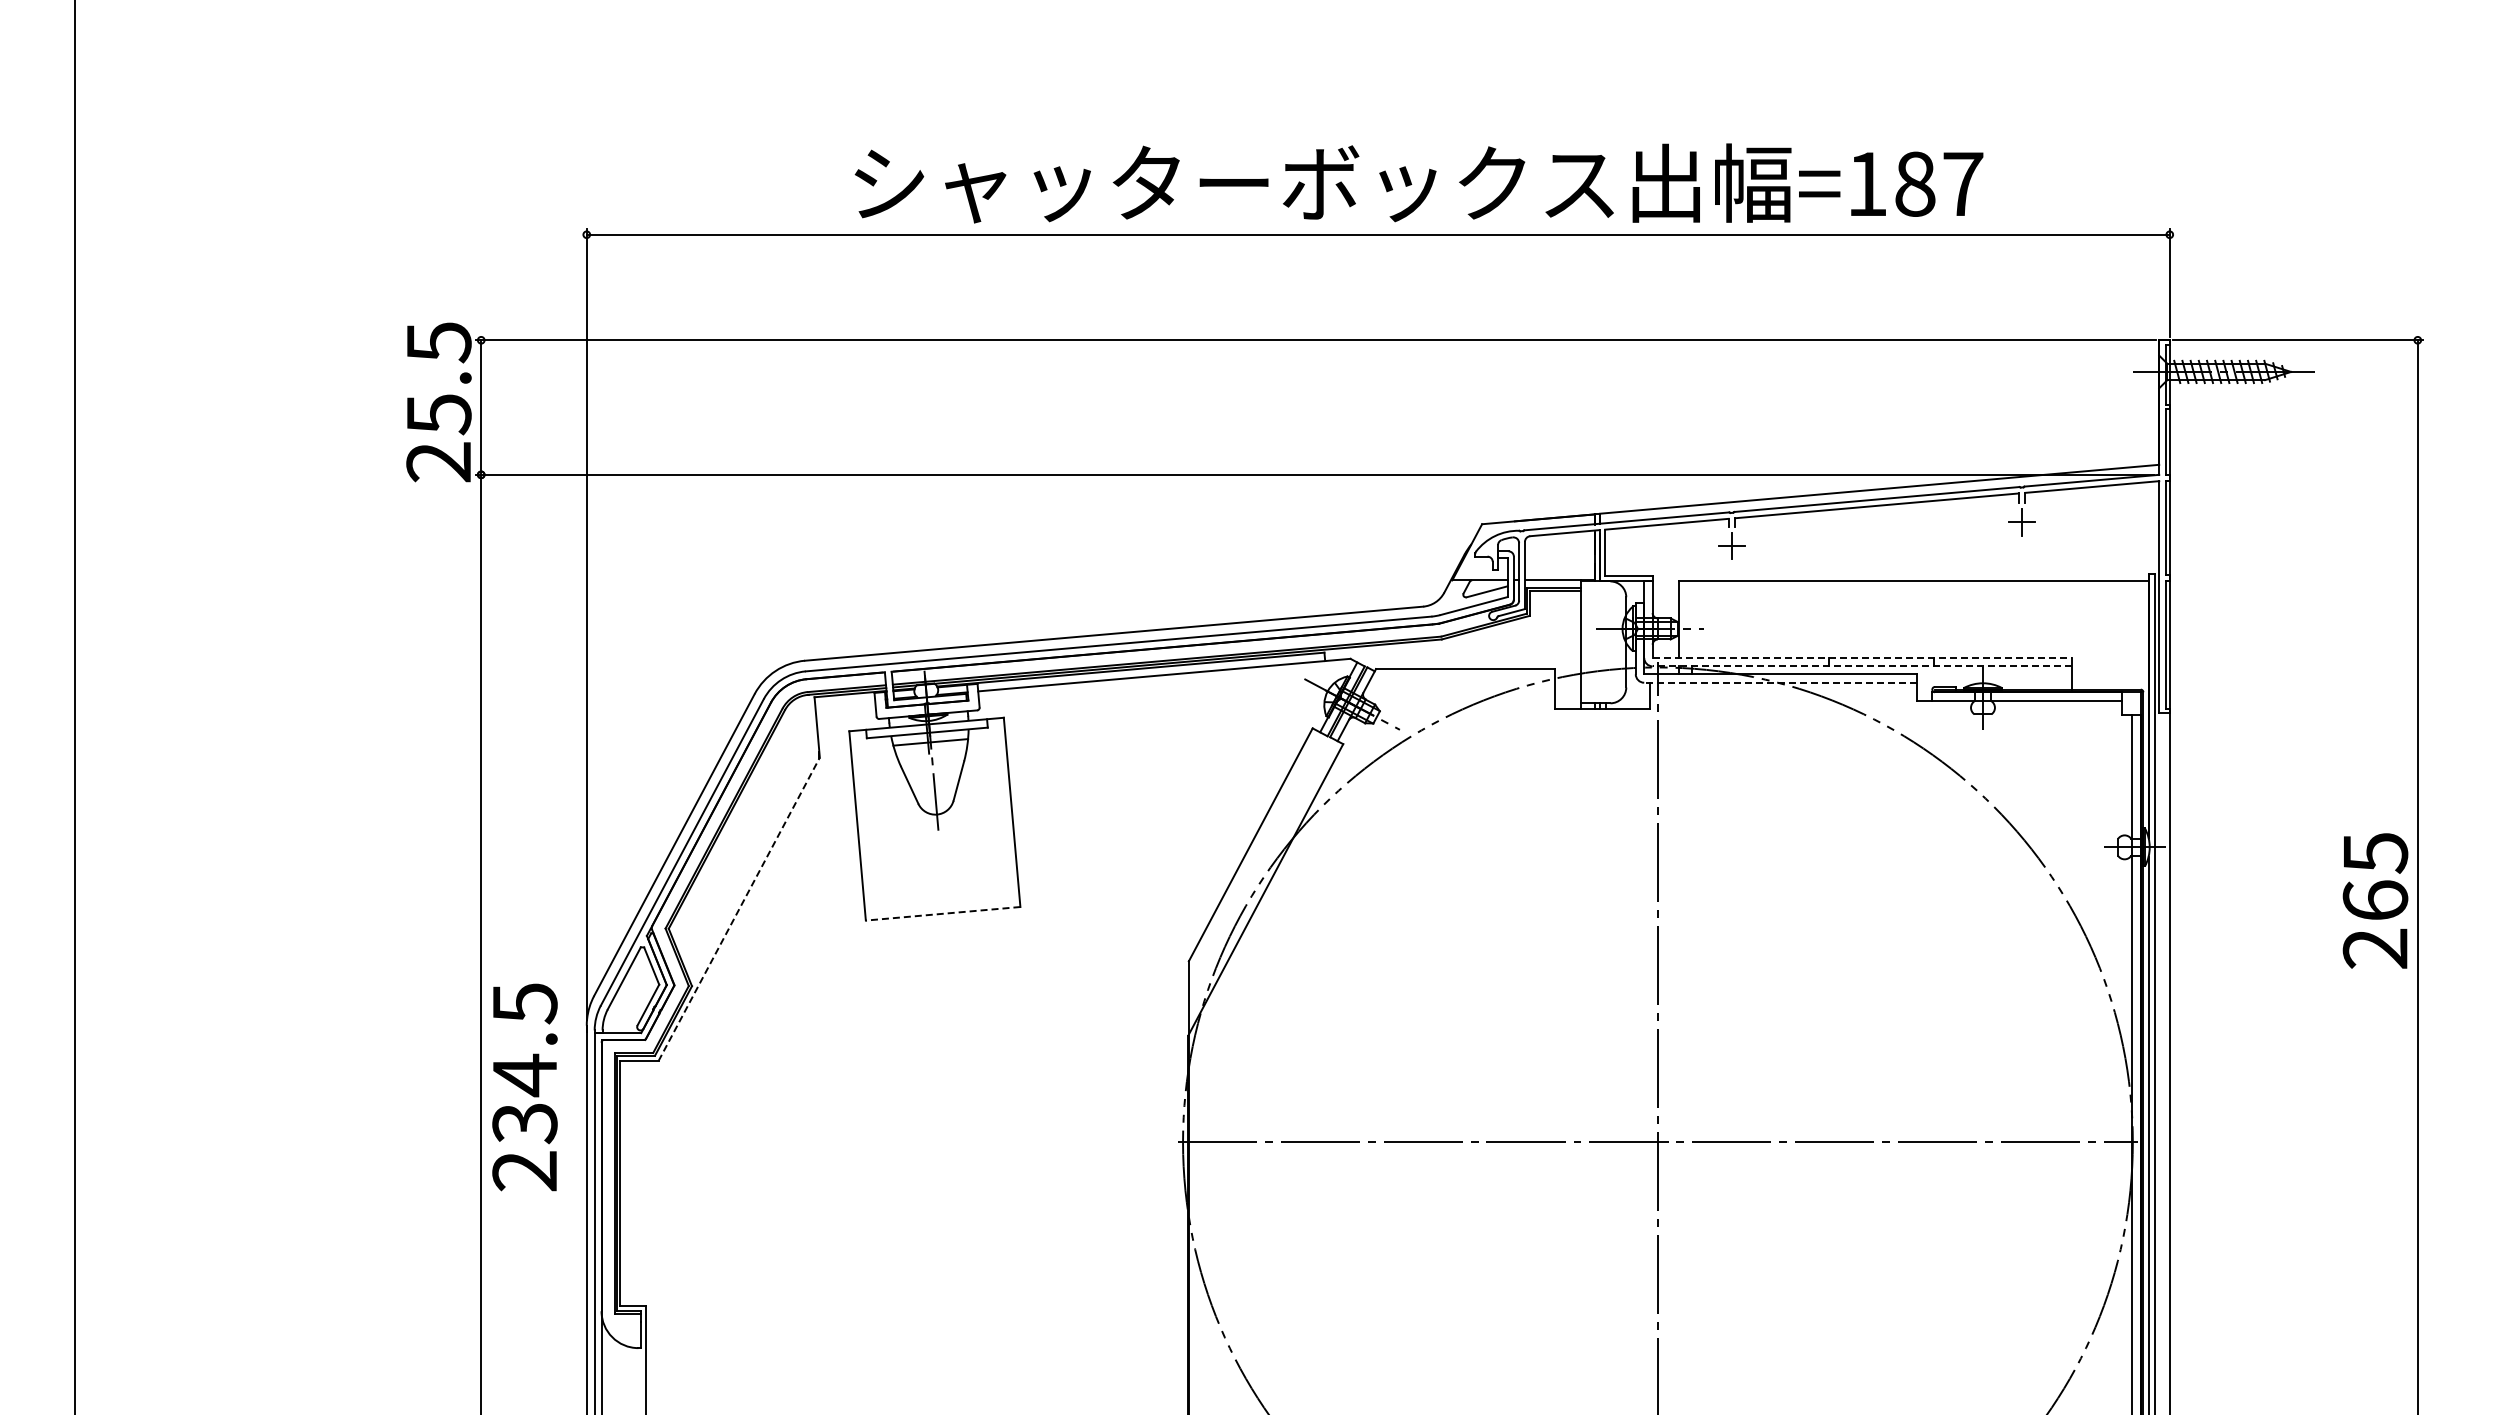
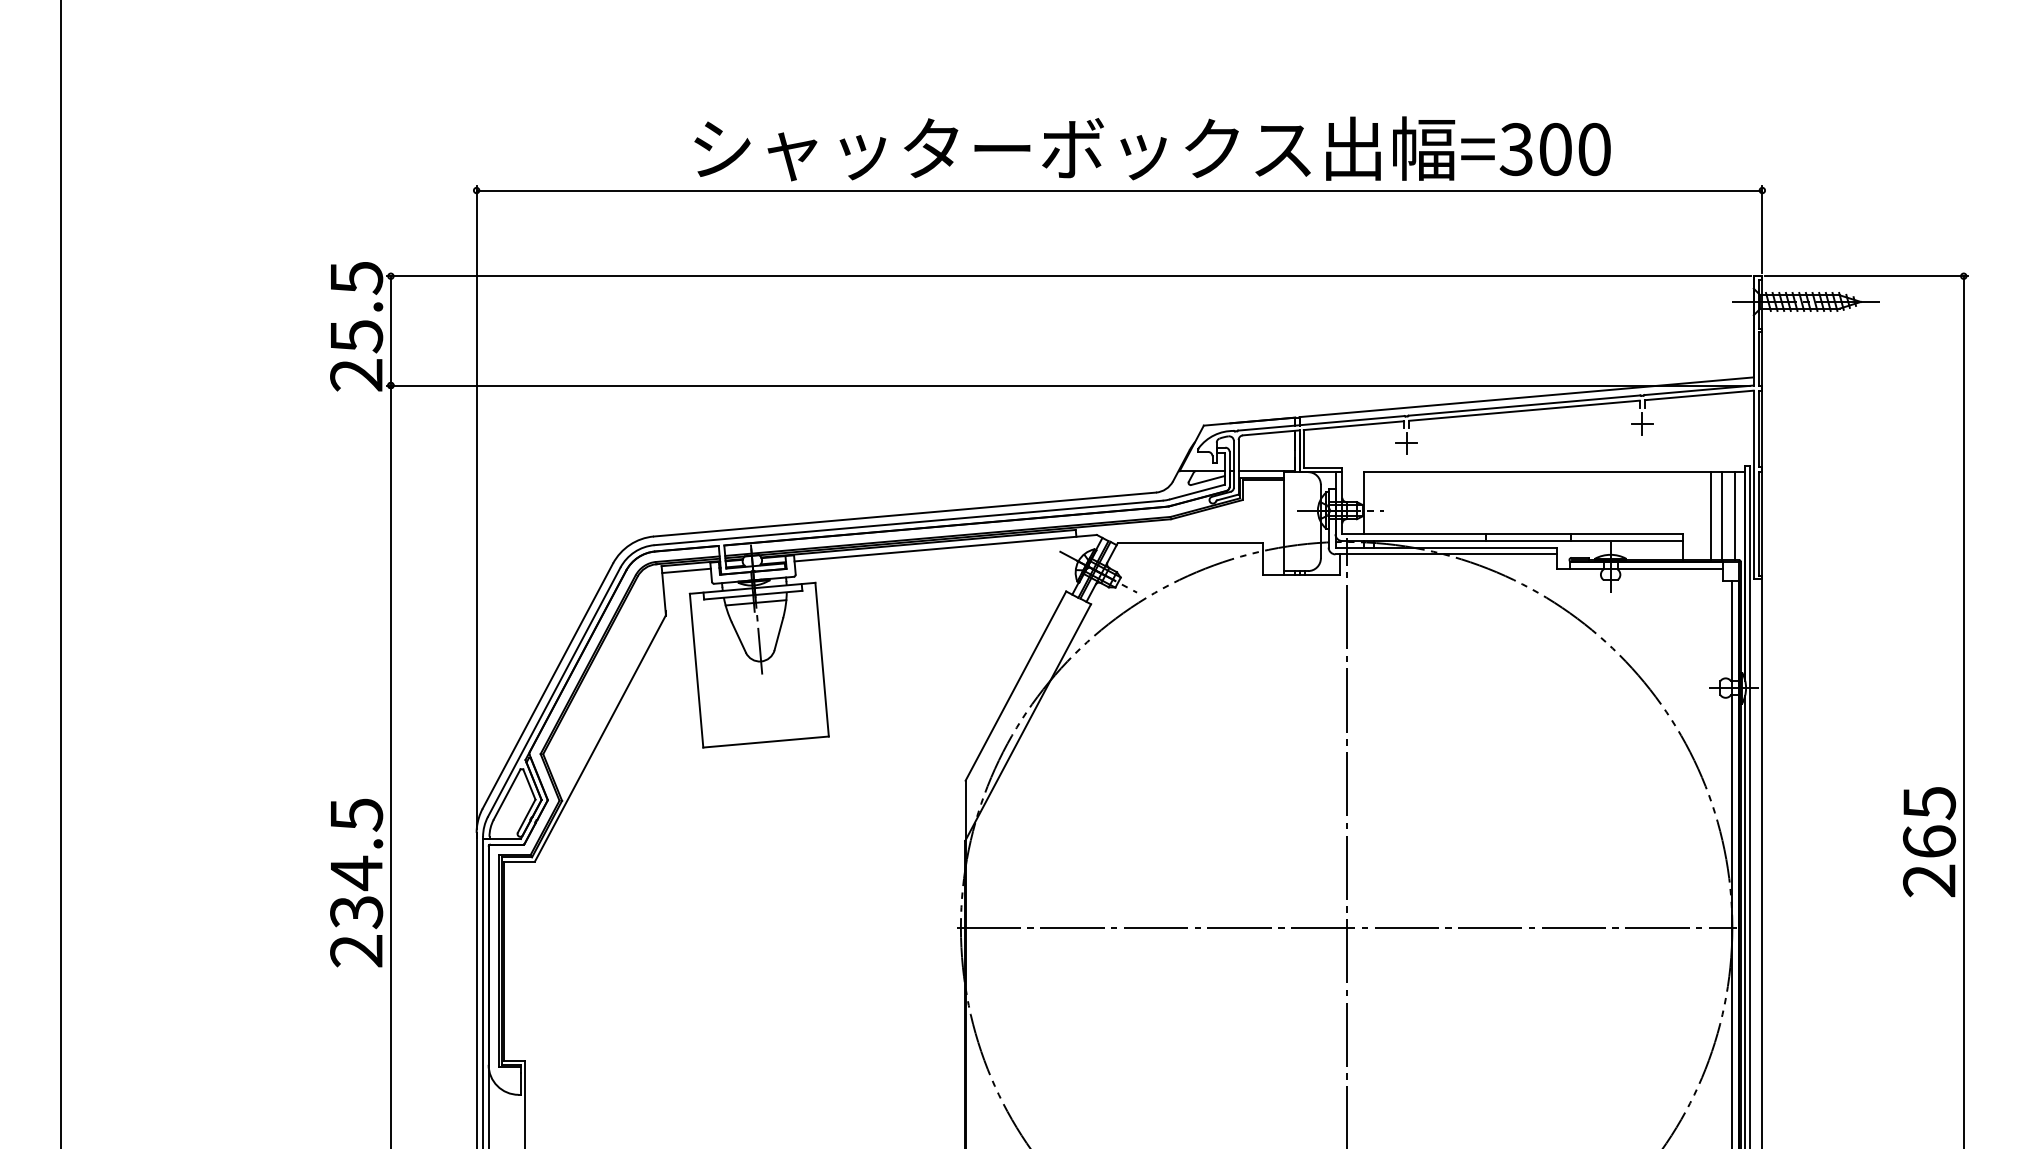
text: (1914, 183) -> (1555, 148), =187 -> =300
line: (2106, 635) -> (1710, 516), added
line: (2119, 635) -> (1721, 516), added
line: (2135, 635) -> (1734, 516), added
line: (1862, 657) -> (1512, 533), dashed -> solid
line: (1861, 666) -> (1511, 541), dashed -> solid
line: (1779, 682) -> (1445, 554), dashed -> solid
line: (845, 702) -> (686, 570), added
text: (2375, 900) -> (1929, 841), moved
line: (739, 909) -> (600, 738), dashed -> solid
line: (943, 913) -> (766, 741), dashed -> solid
text: (524, 1087) -> (356, 883), moved

